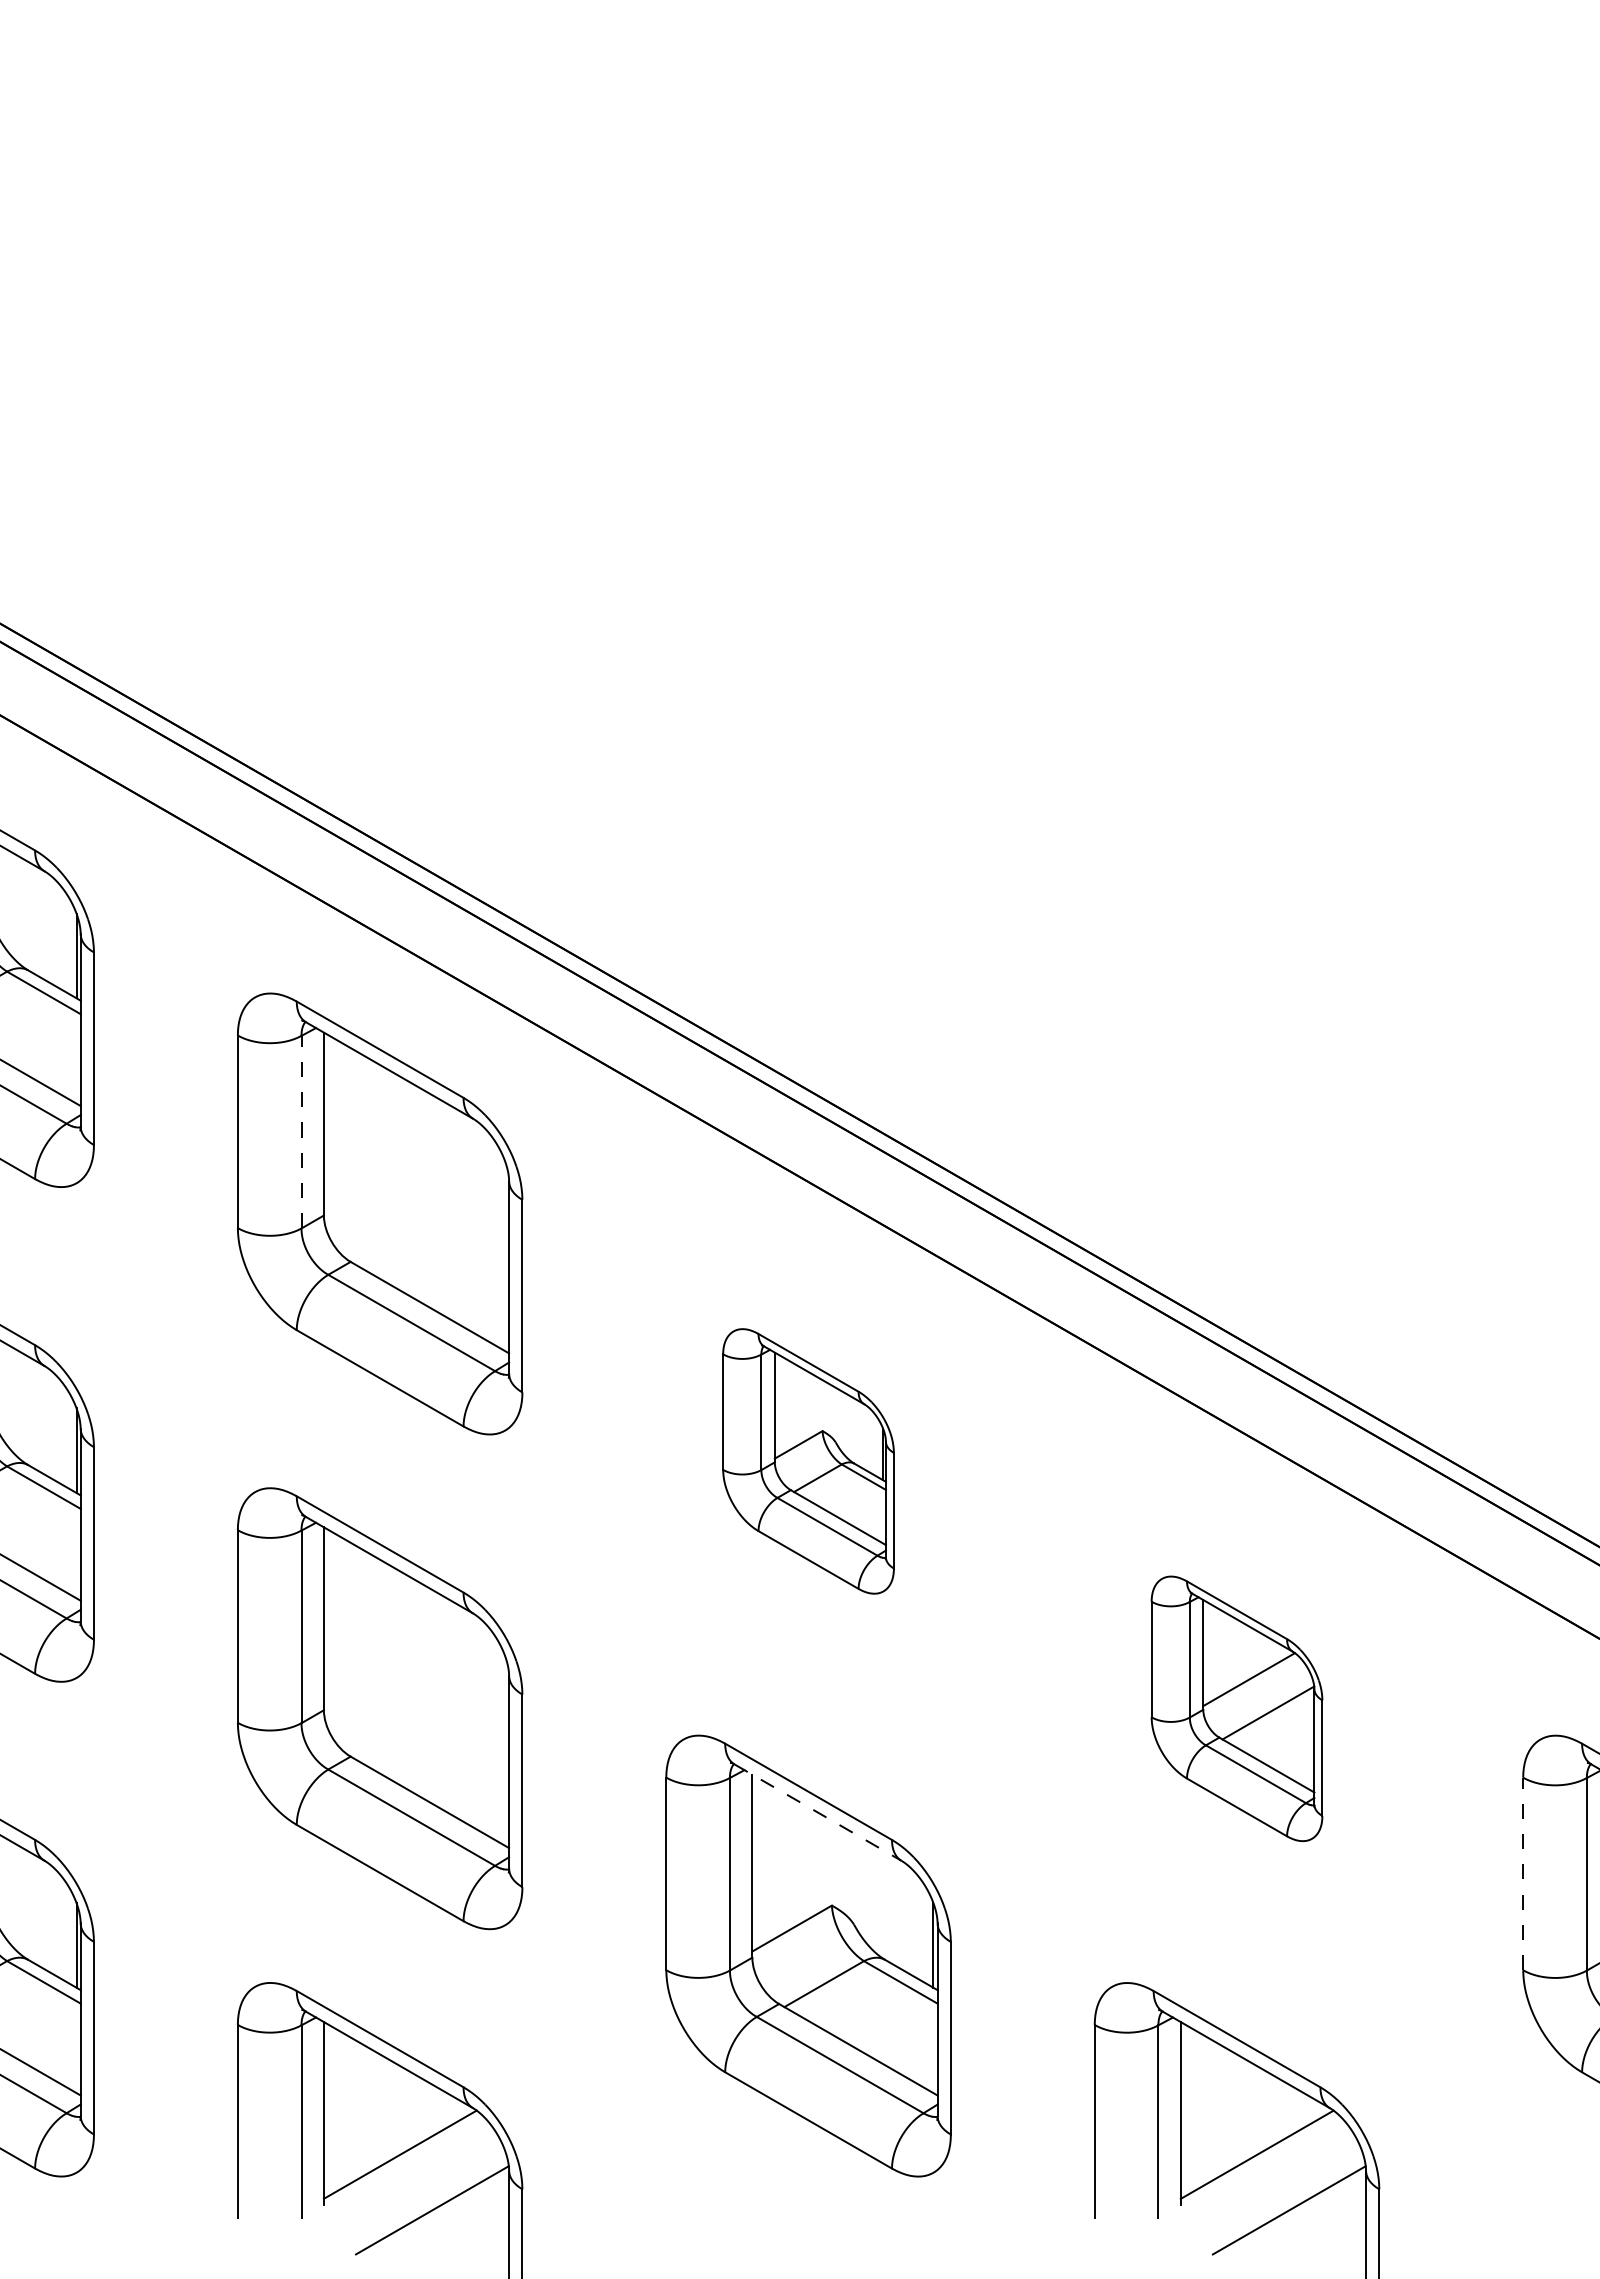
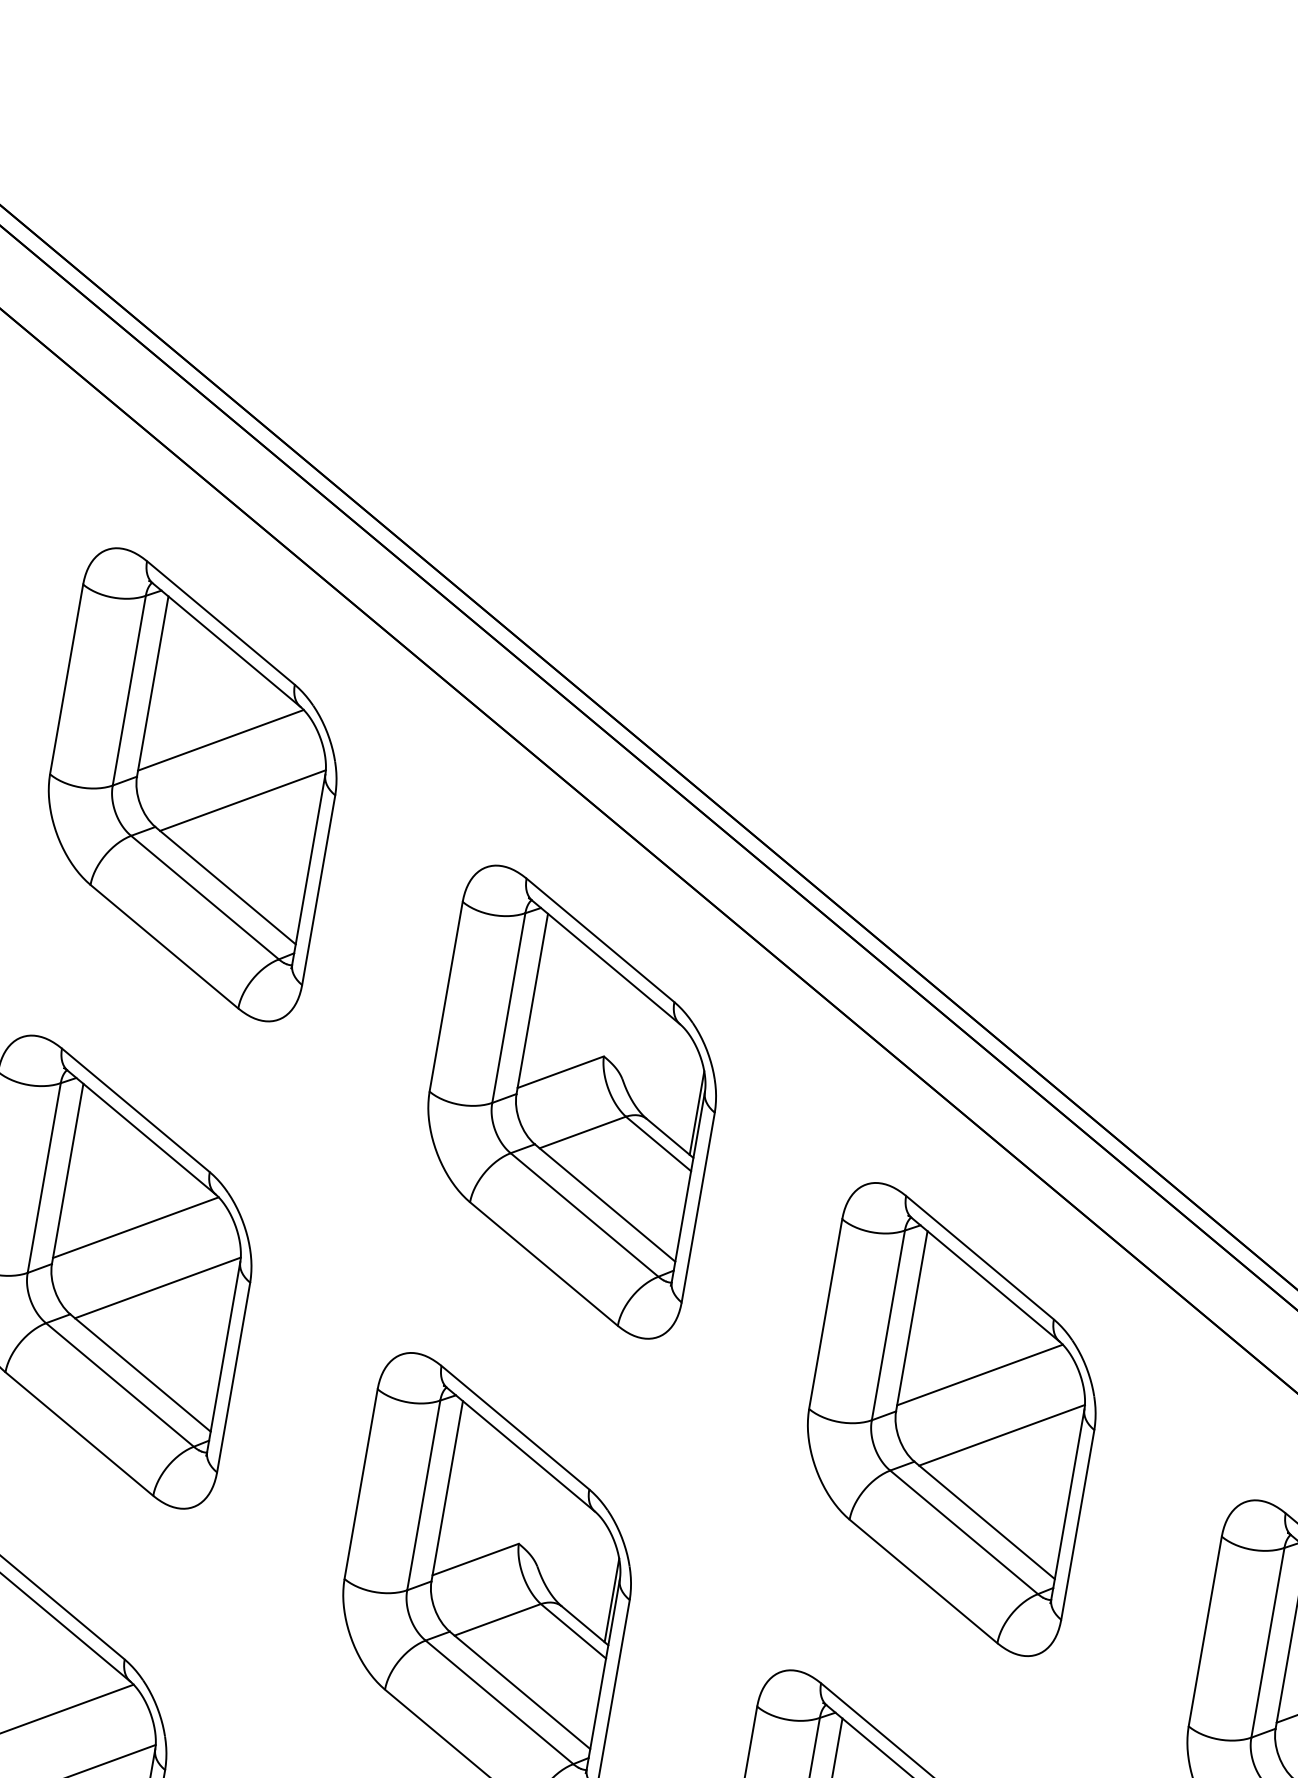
line: (301, 1131) -> (129, 690), dashed -> solid
line: (399, 1165) -> (220, 740), added
line: (432, 1220) -> (243, 800), added
part: (808, 1461) -> (572, 1102), size x1.67
line: (399, 1659) -> (135, 1227), added
part: (1236, 1708) -> (951, 1419), size x1.67
line: (432, 1715) -> (158, 1287), added
line: (818, 1812) -> (521, 1449), dashed -> solid
line: (1523, 1873) -> (1205, 1631), dashed -> solid

